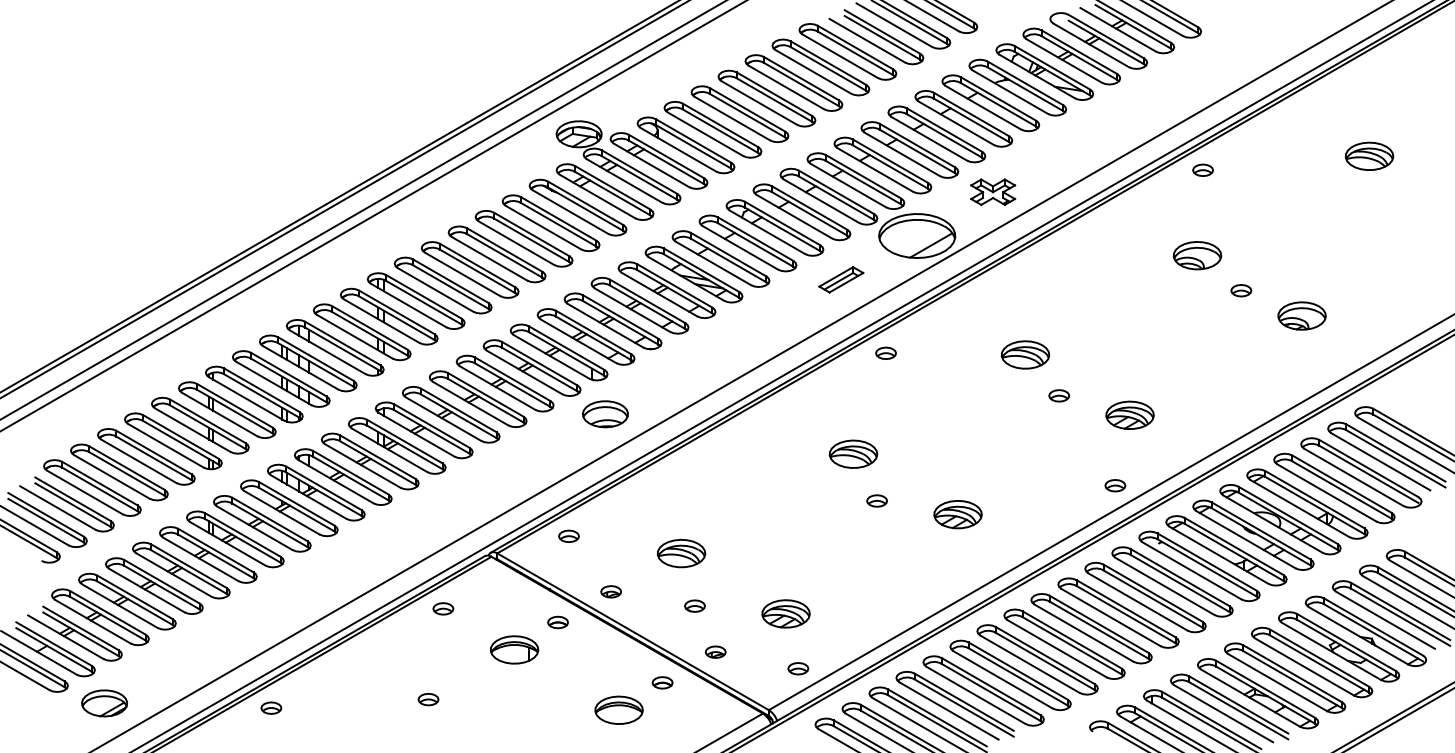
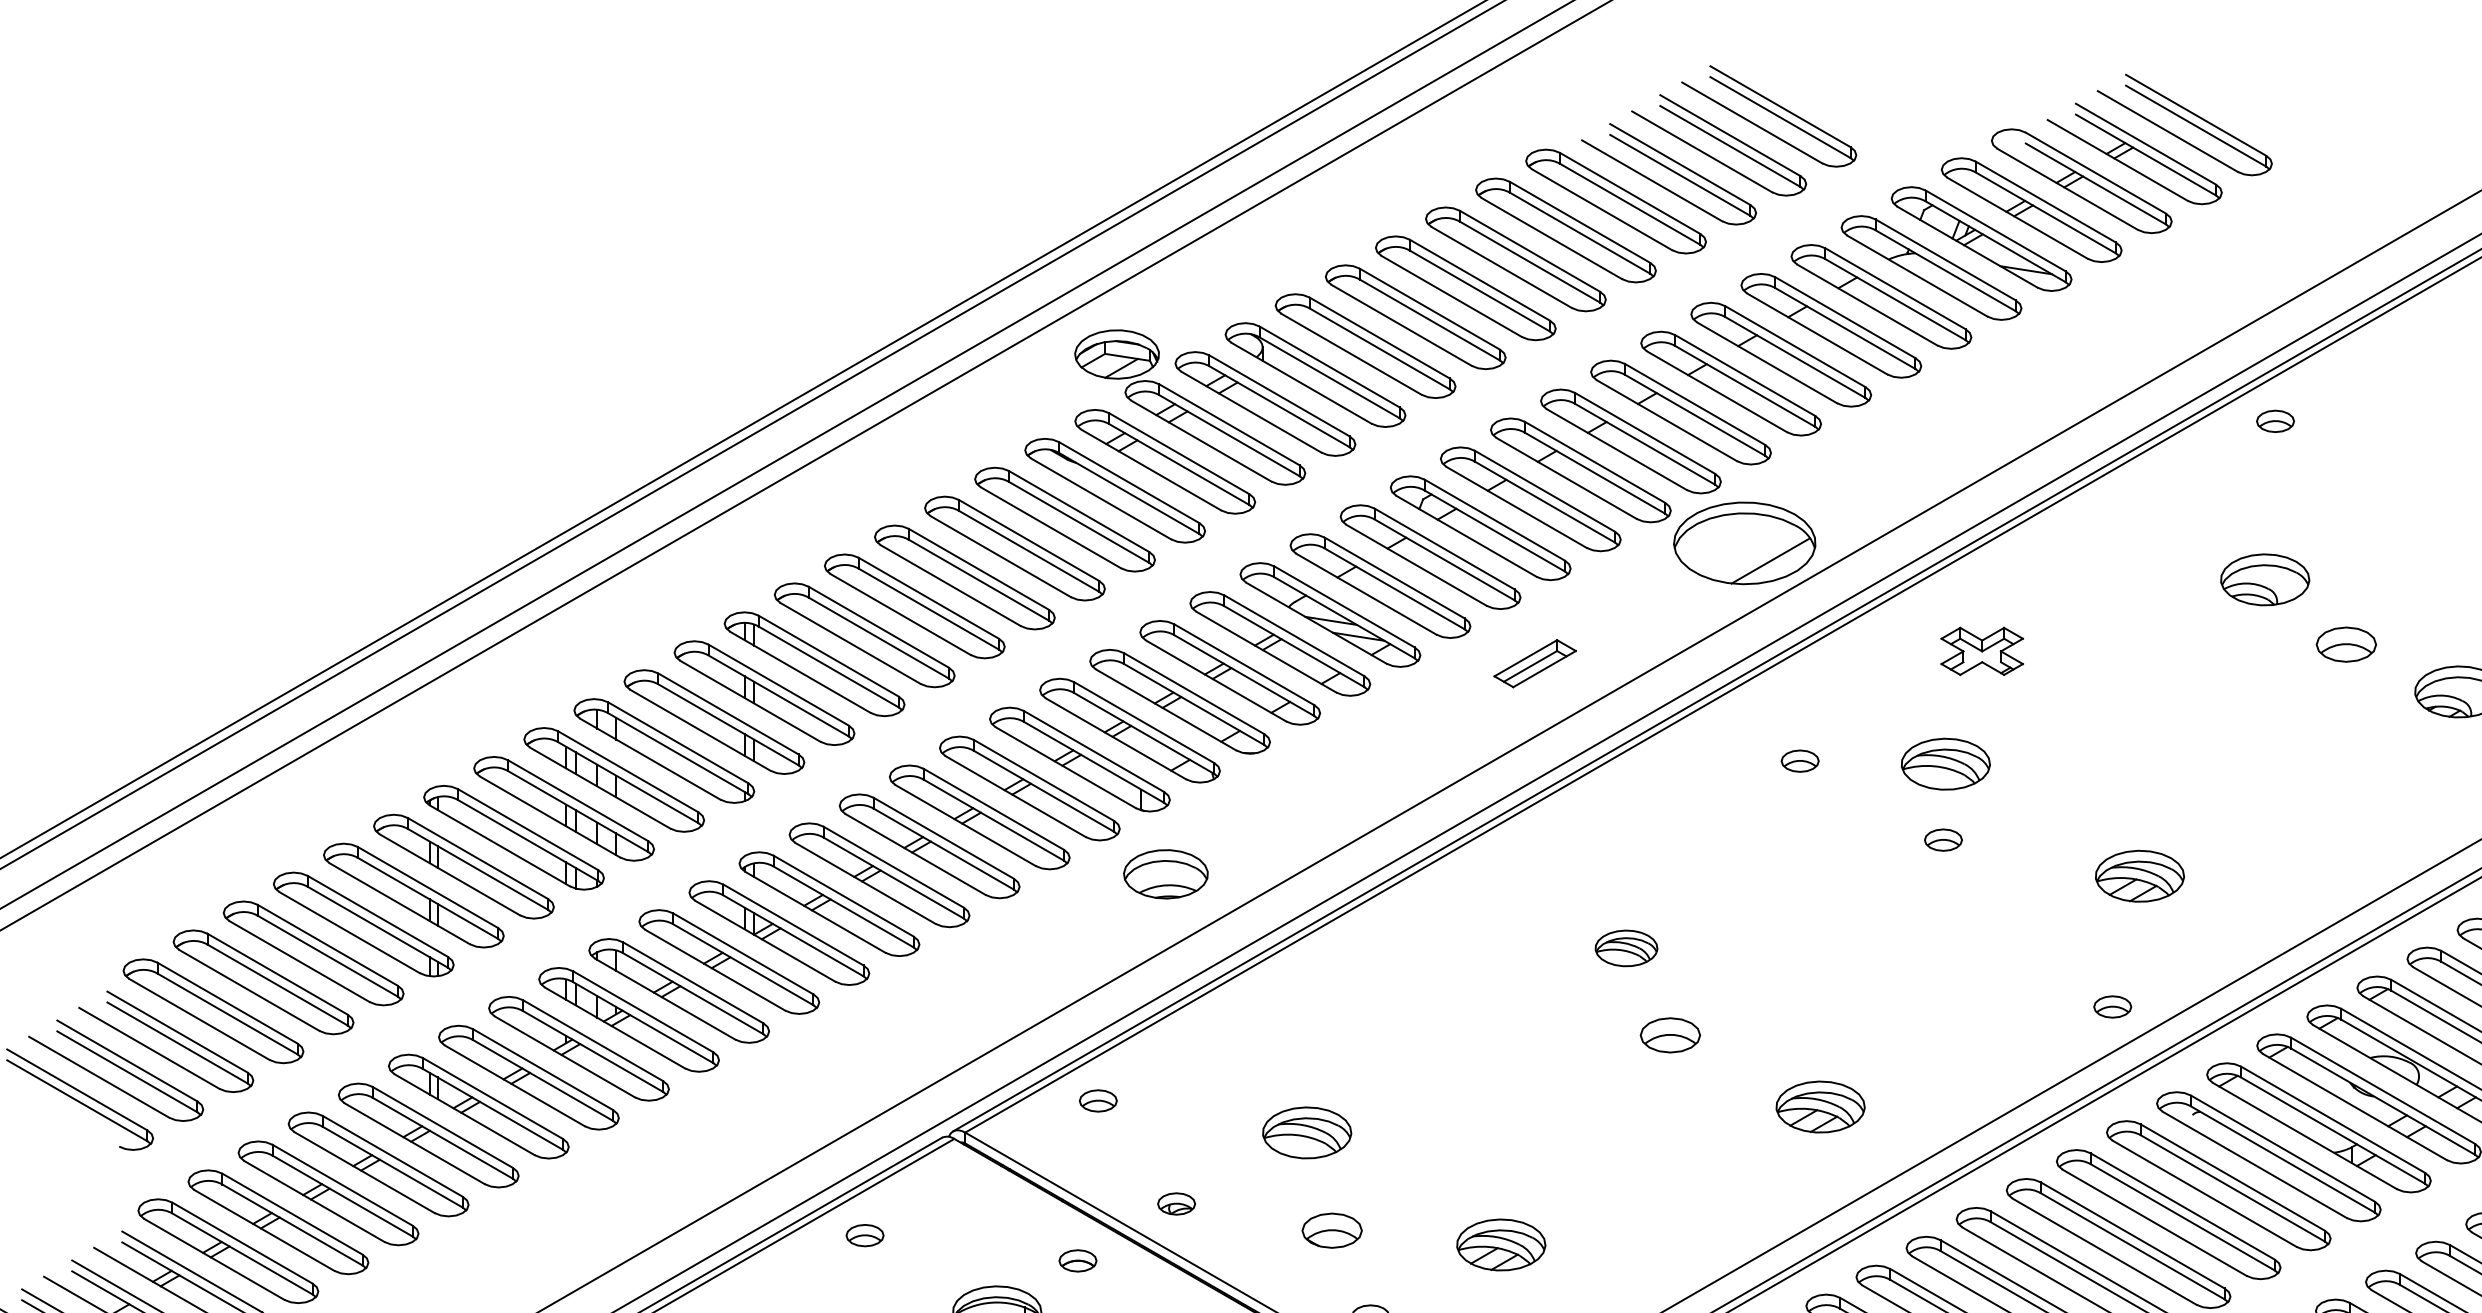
part: (993, 191) -> (1982, 650), moved
part: (841, 279) -> (1535, 663), moved
part: (1241, 290) -> (2346, 644), size x1.6
part: (885, 352) -> (1799, 759), moved
part: (1059, 395) -> (1943, 839), moved
part: (853, 453) -> (1626, 947), size x0.7
part: (876, 500) -> (1669, 1034), size x1.6
part: (957, 514) -> (1819, 1106), moved
part: (694, 605) -> (1331, 1229), size x1.6

